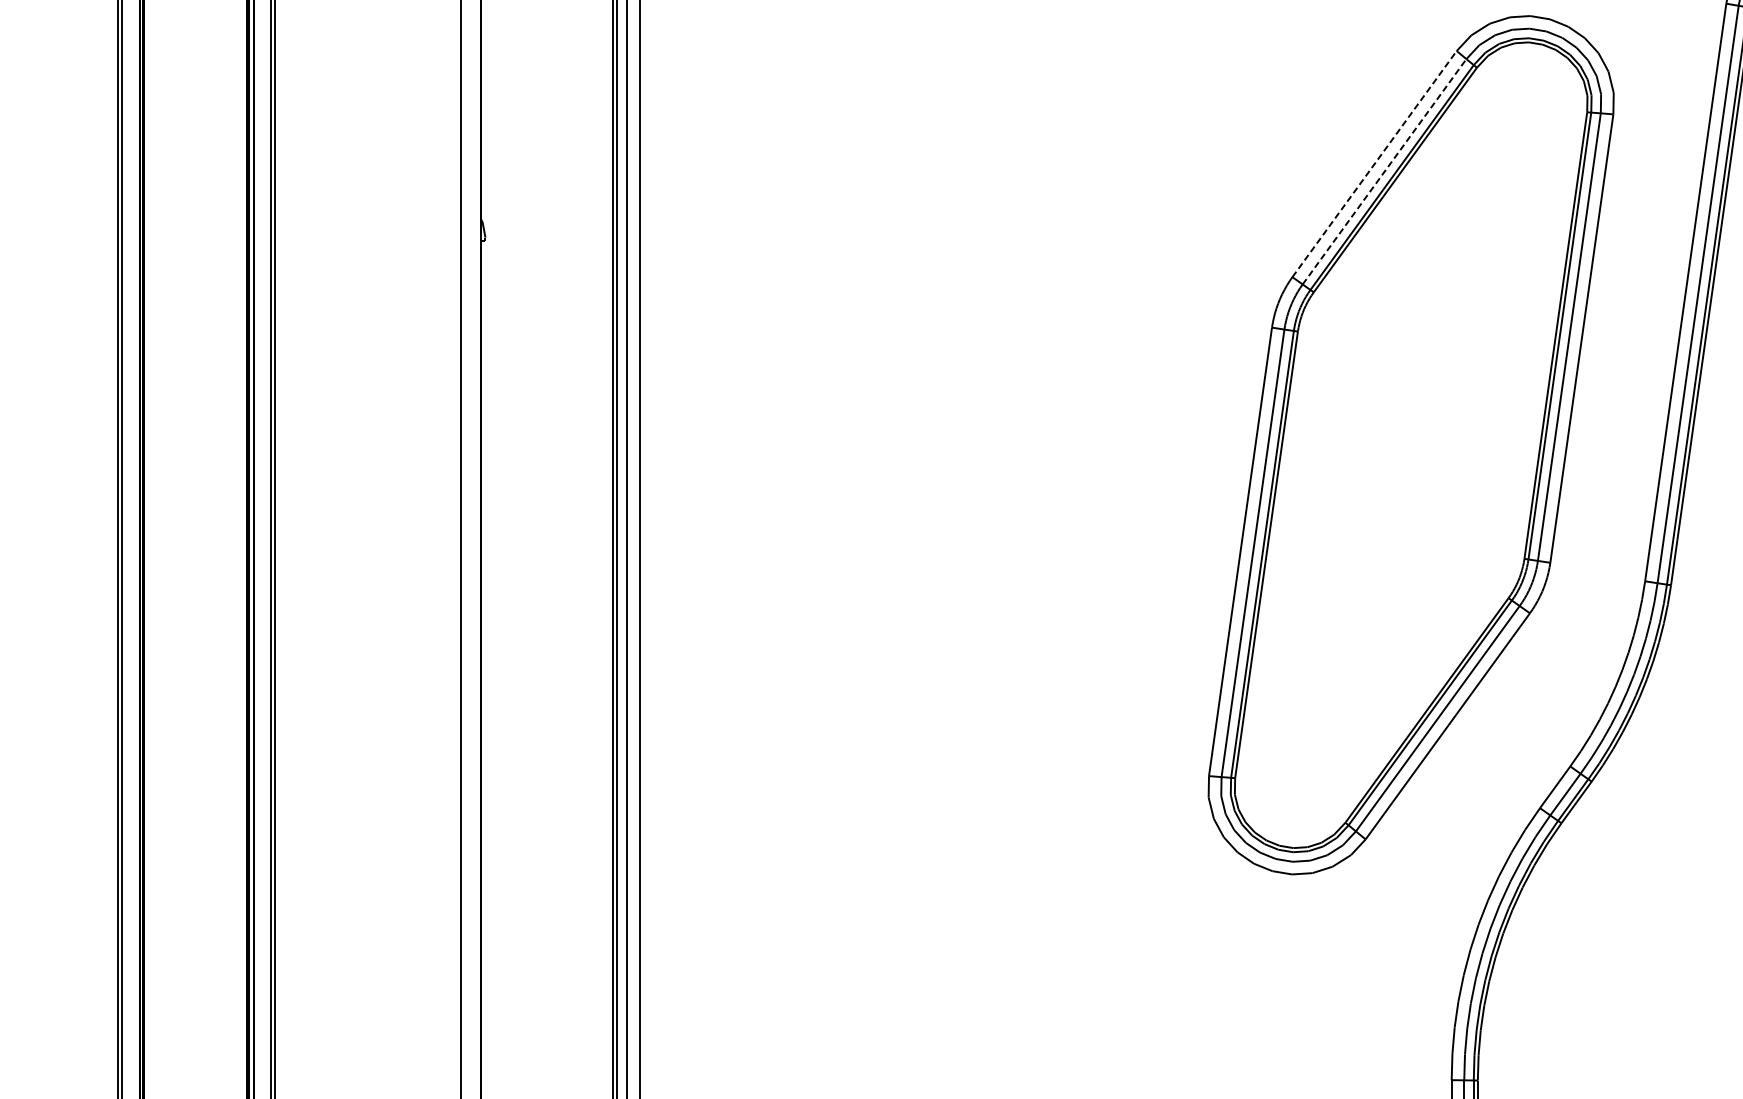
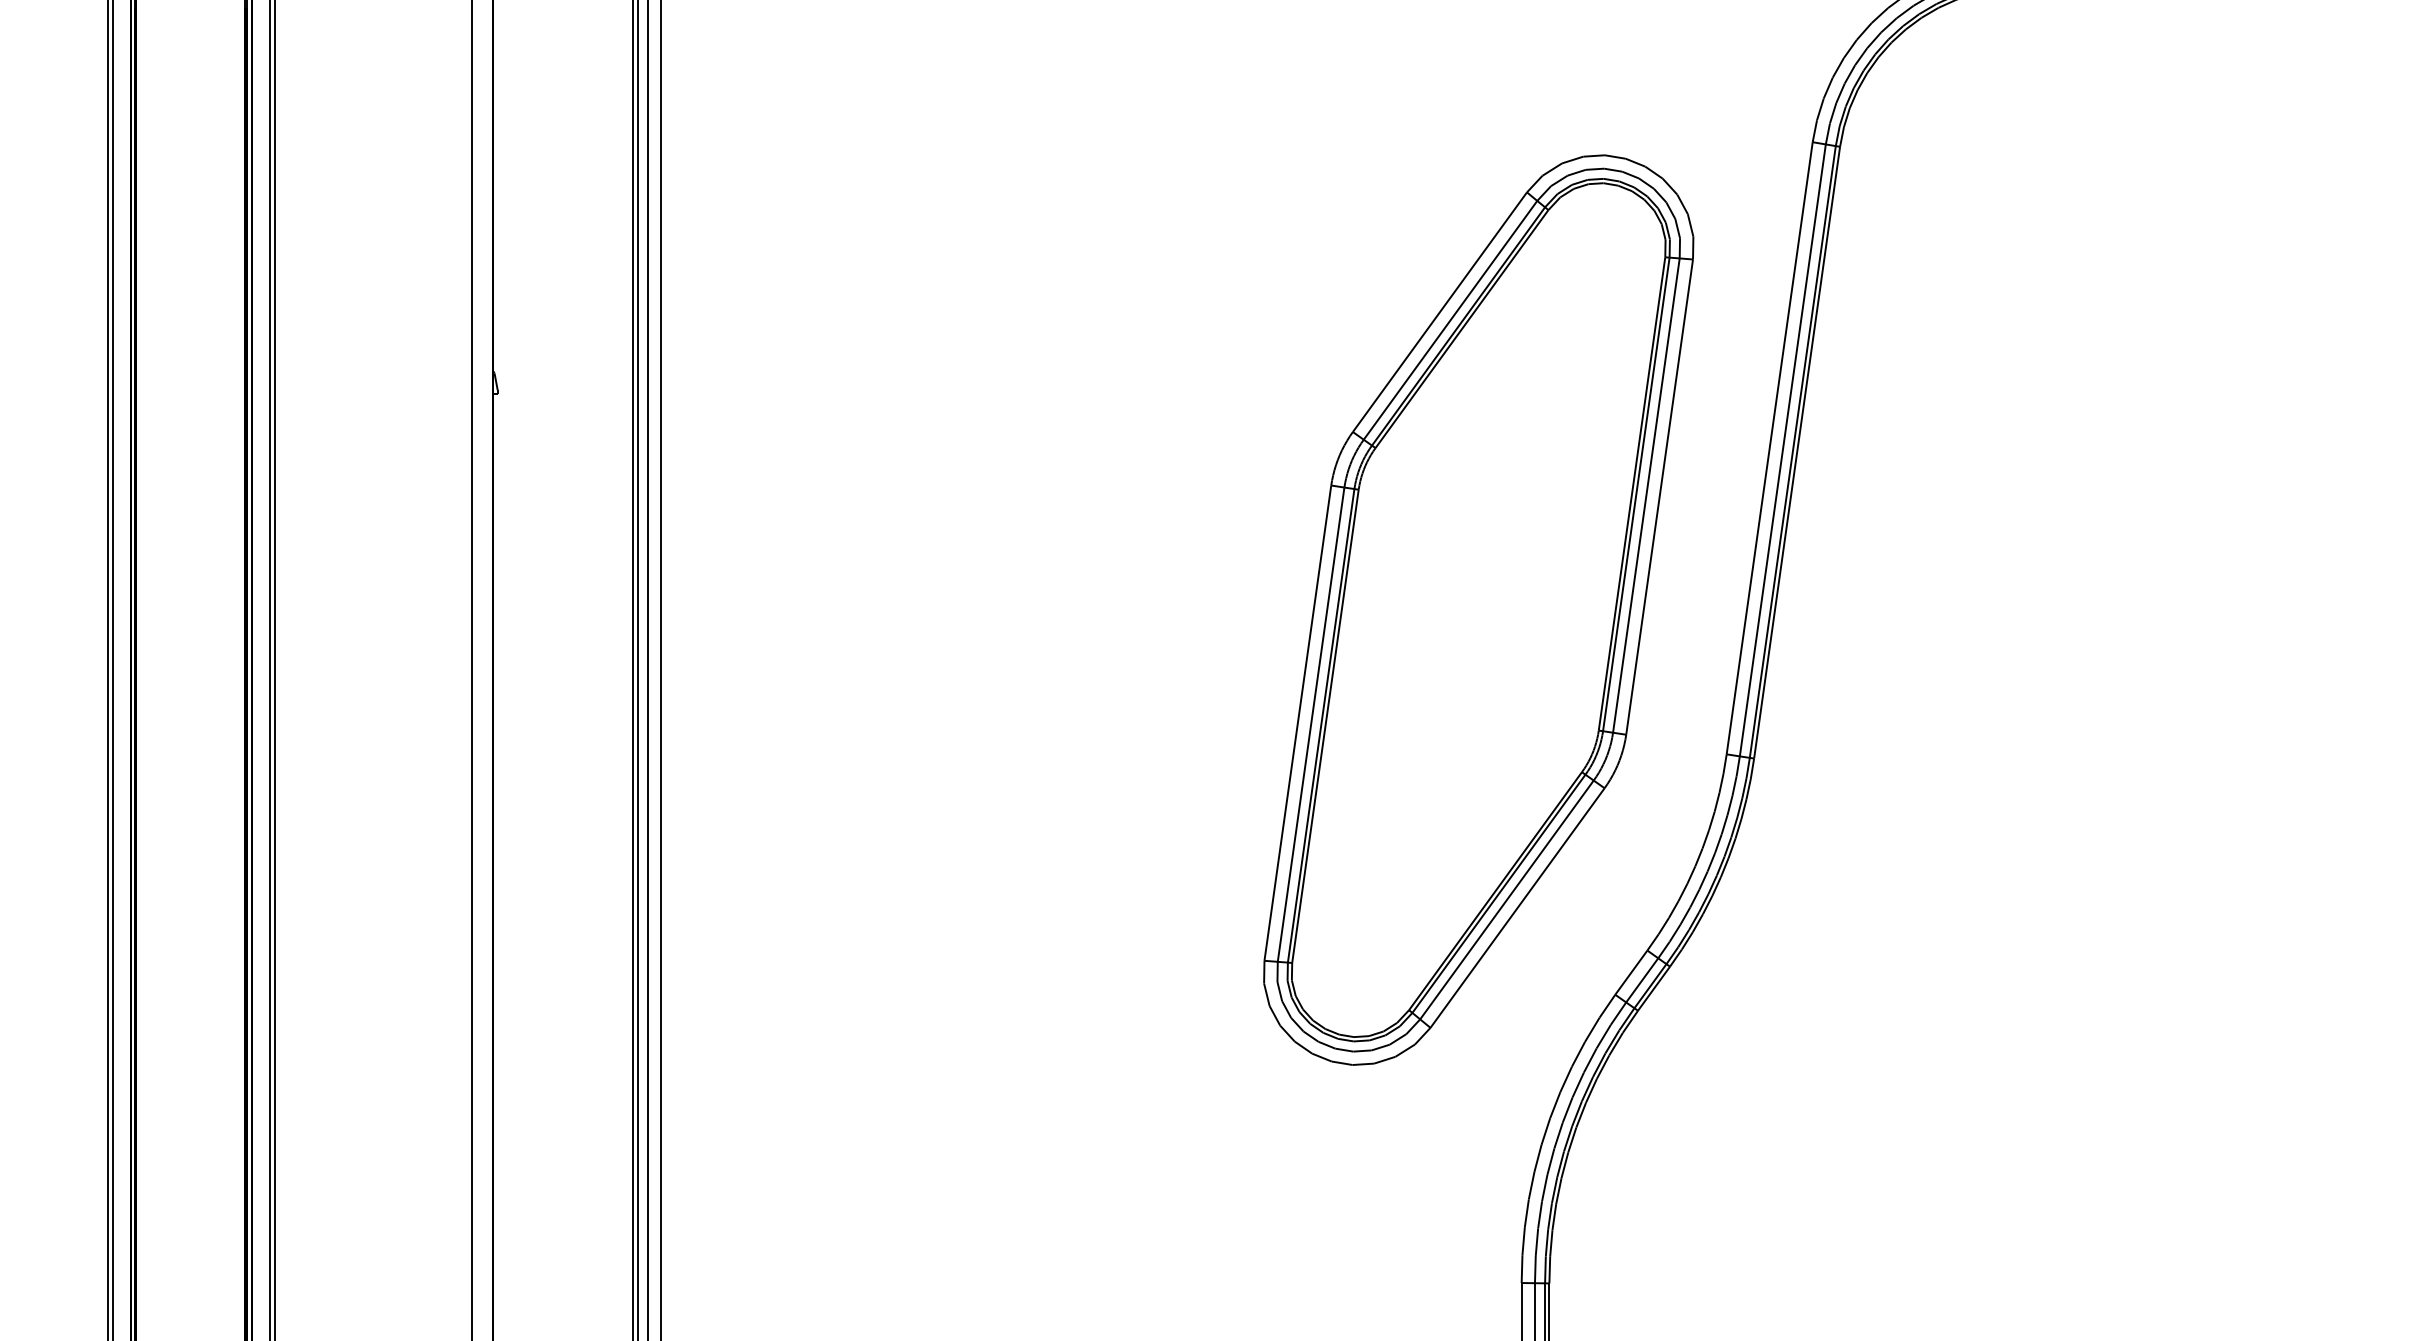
line: (1375, 163) -> (1440, 311), dashed -> solid
line: (1384, 171) -> (1450, 320), dashed -> solid

